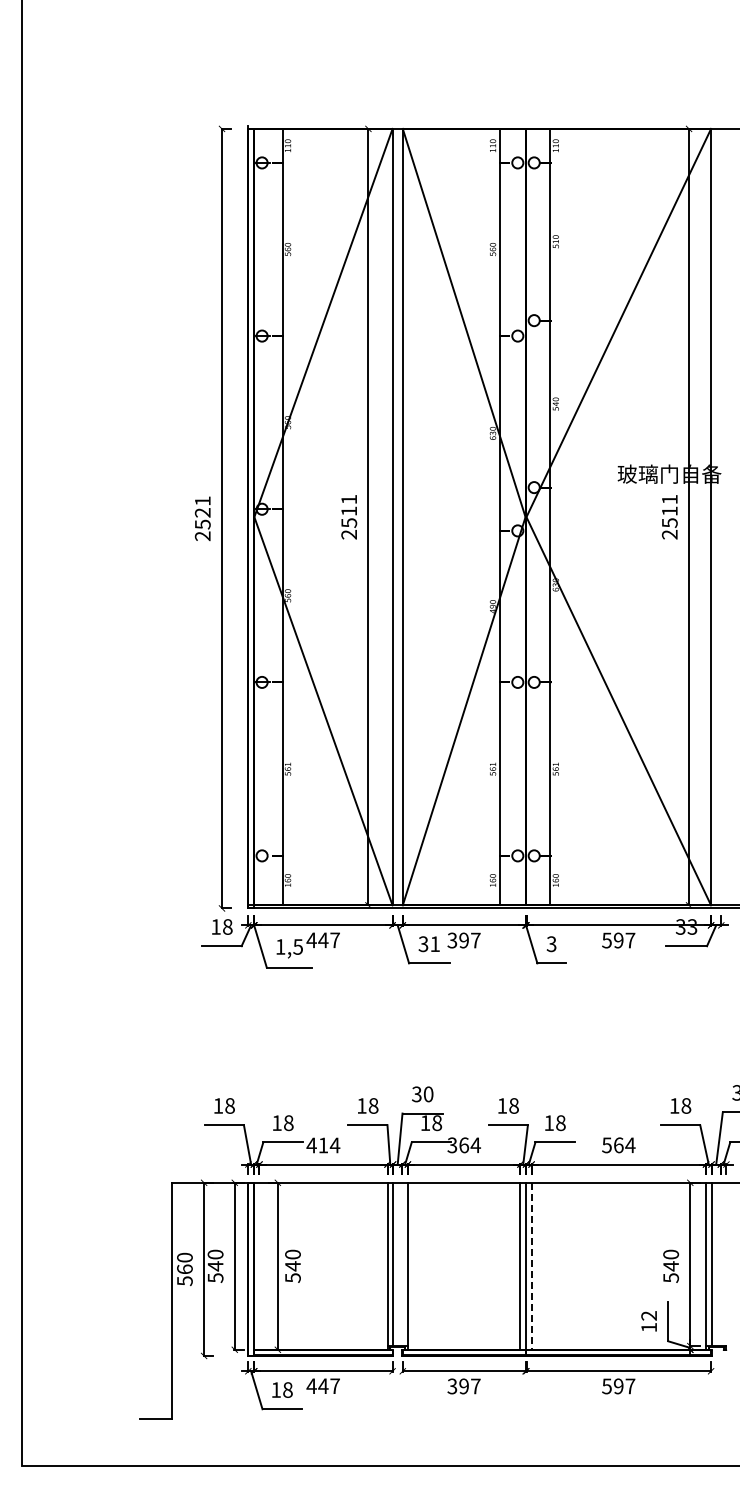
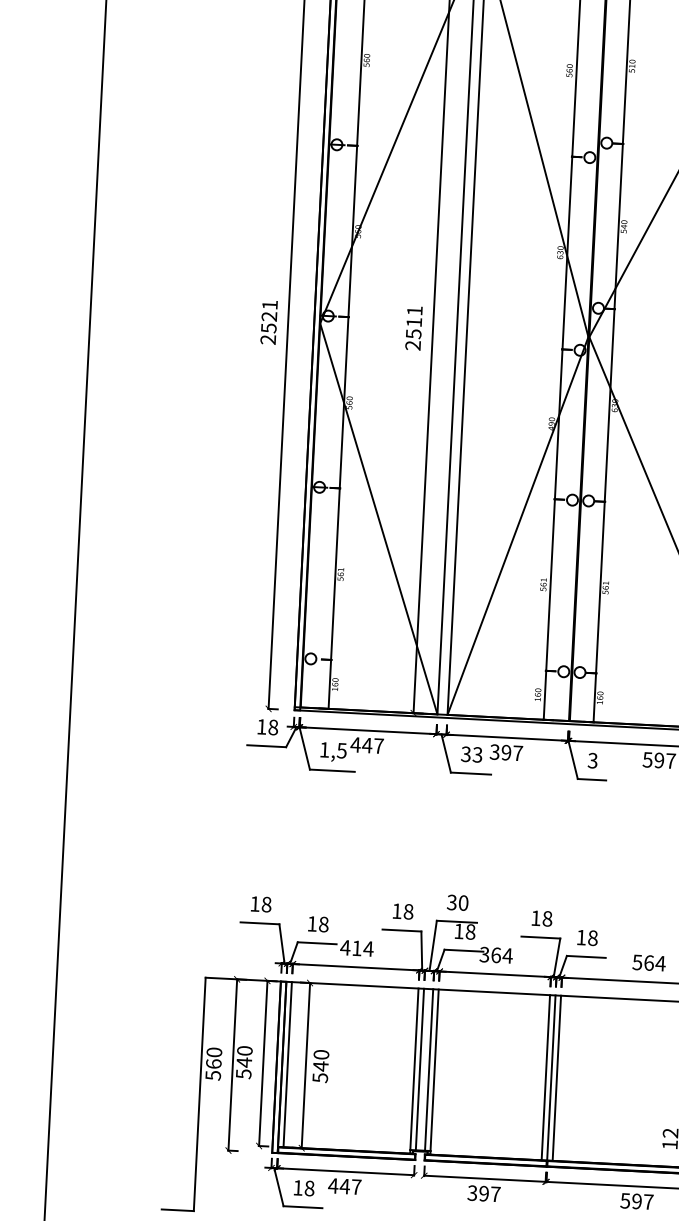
text: (434, 944) -> (476, 755), 31 -> 33
line: (402, 1264) -> (429, 1070), added
line: (259, 1265) -> (287, 1063), added
line: (531, 1266) -> (556, 1078), dashed -> solid

